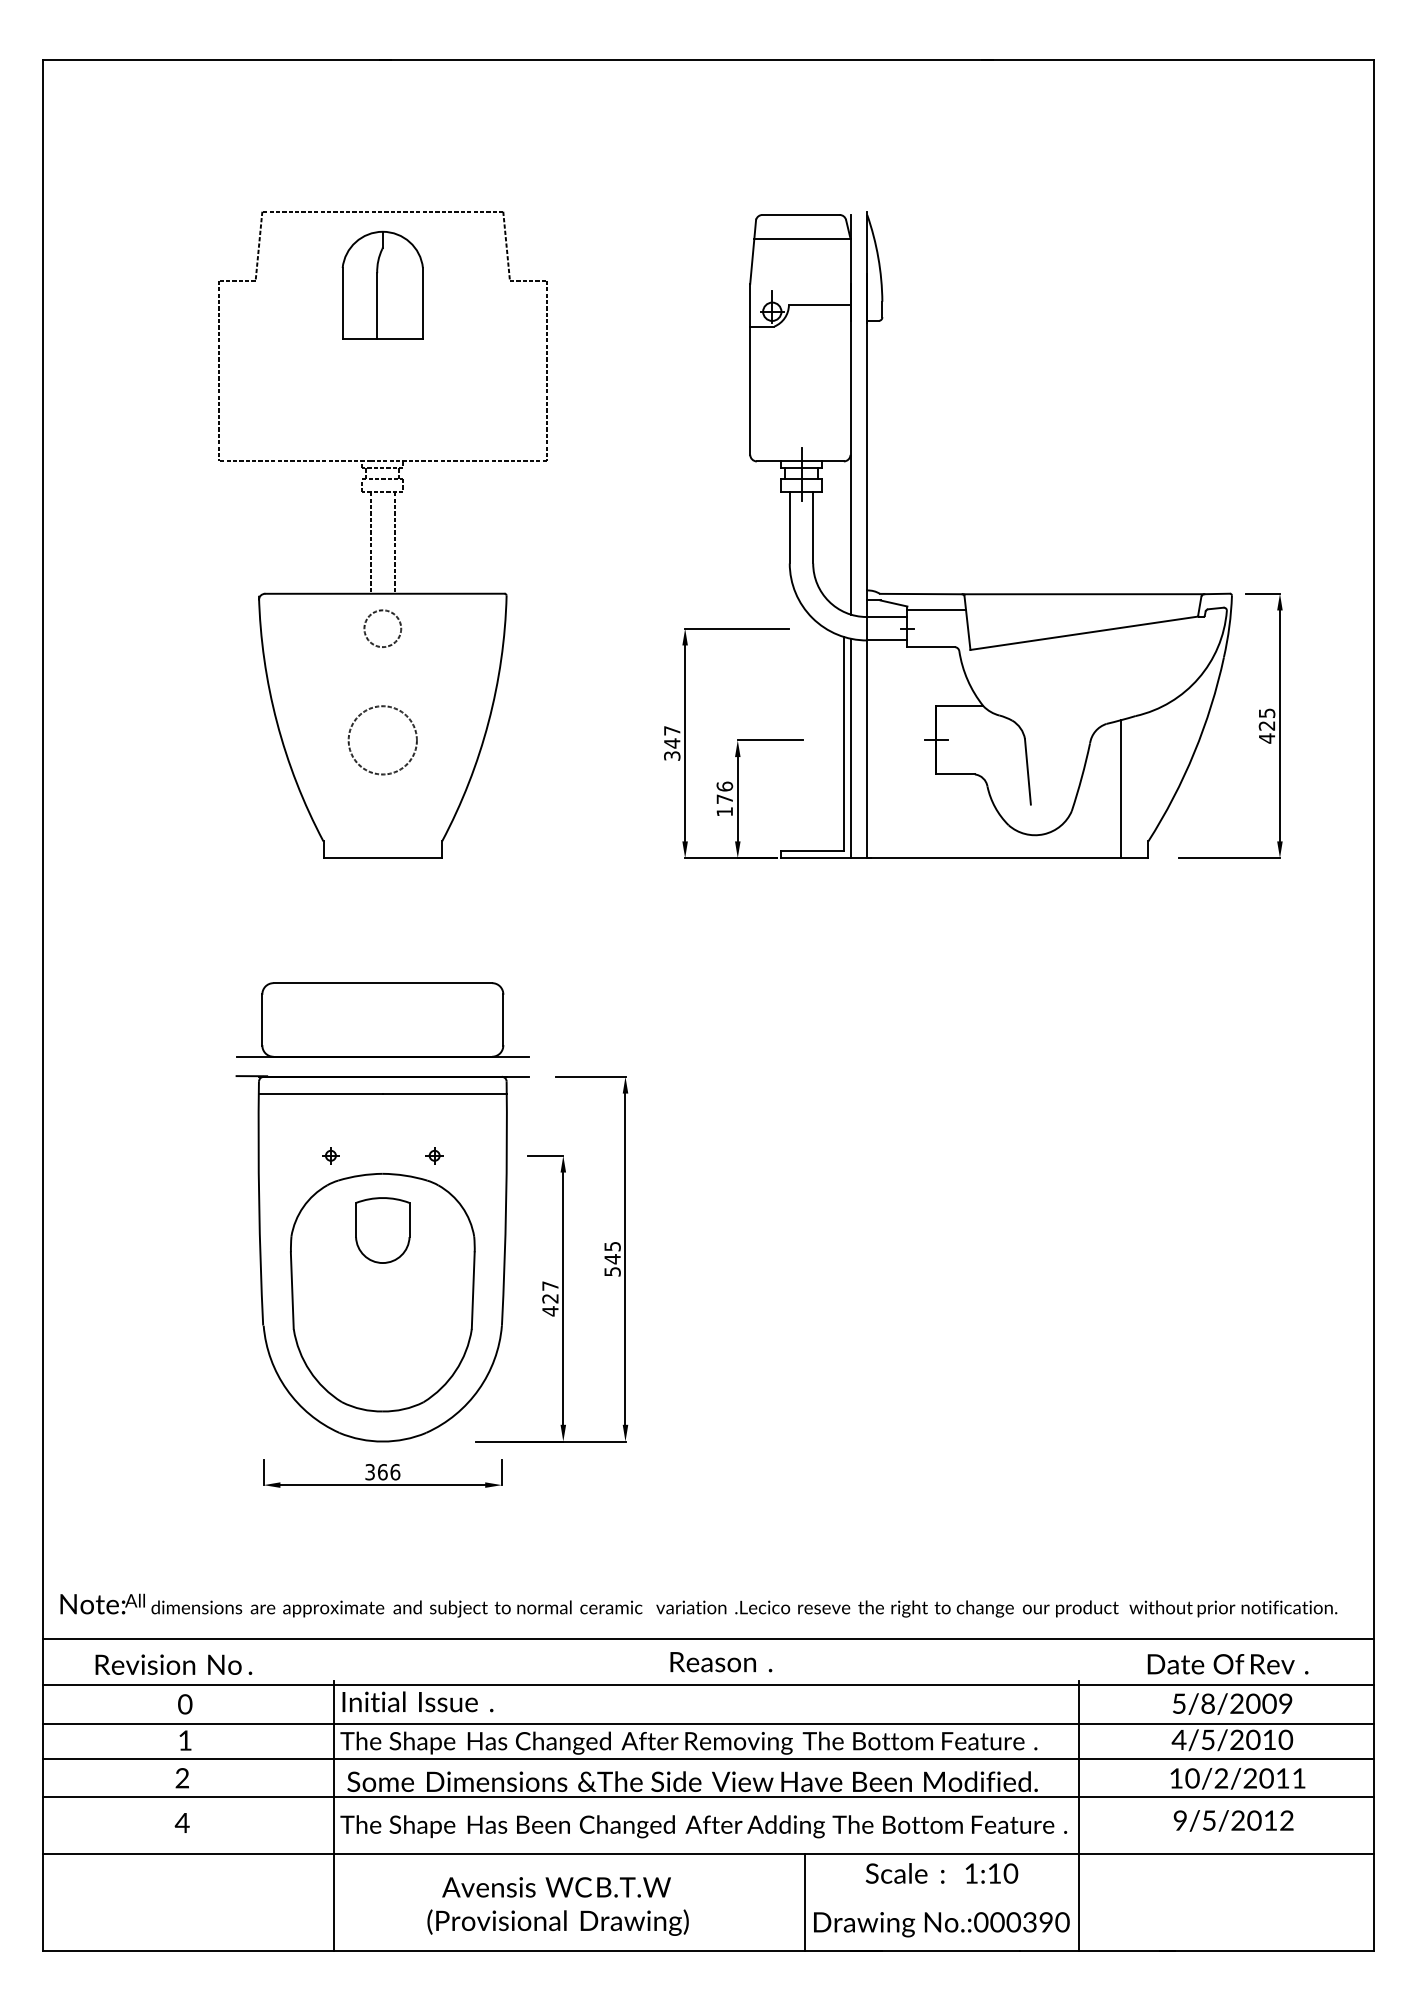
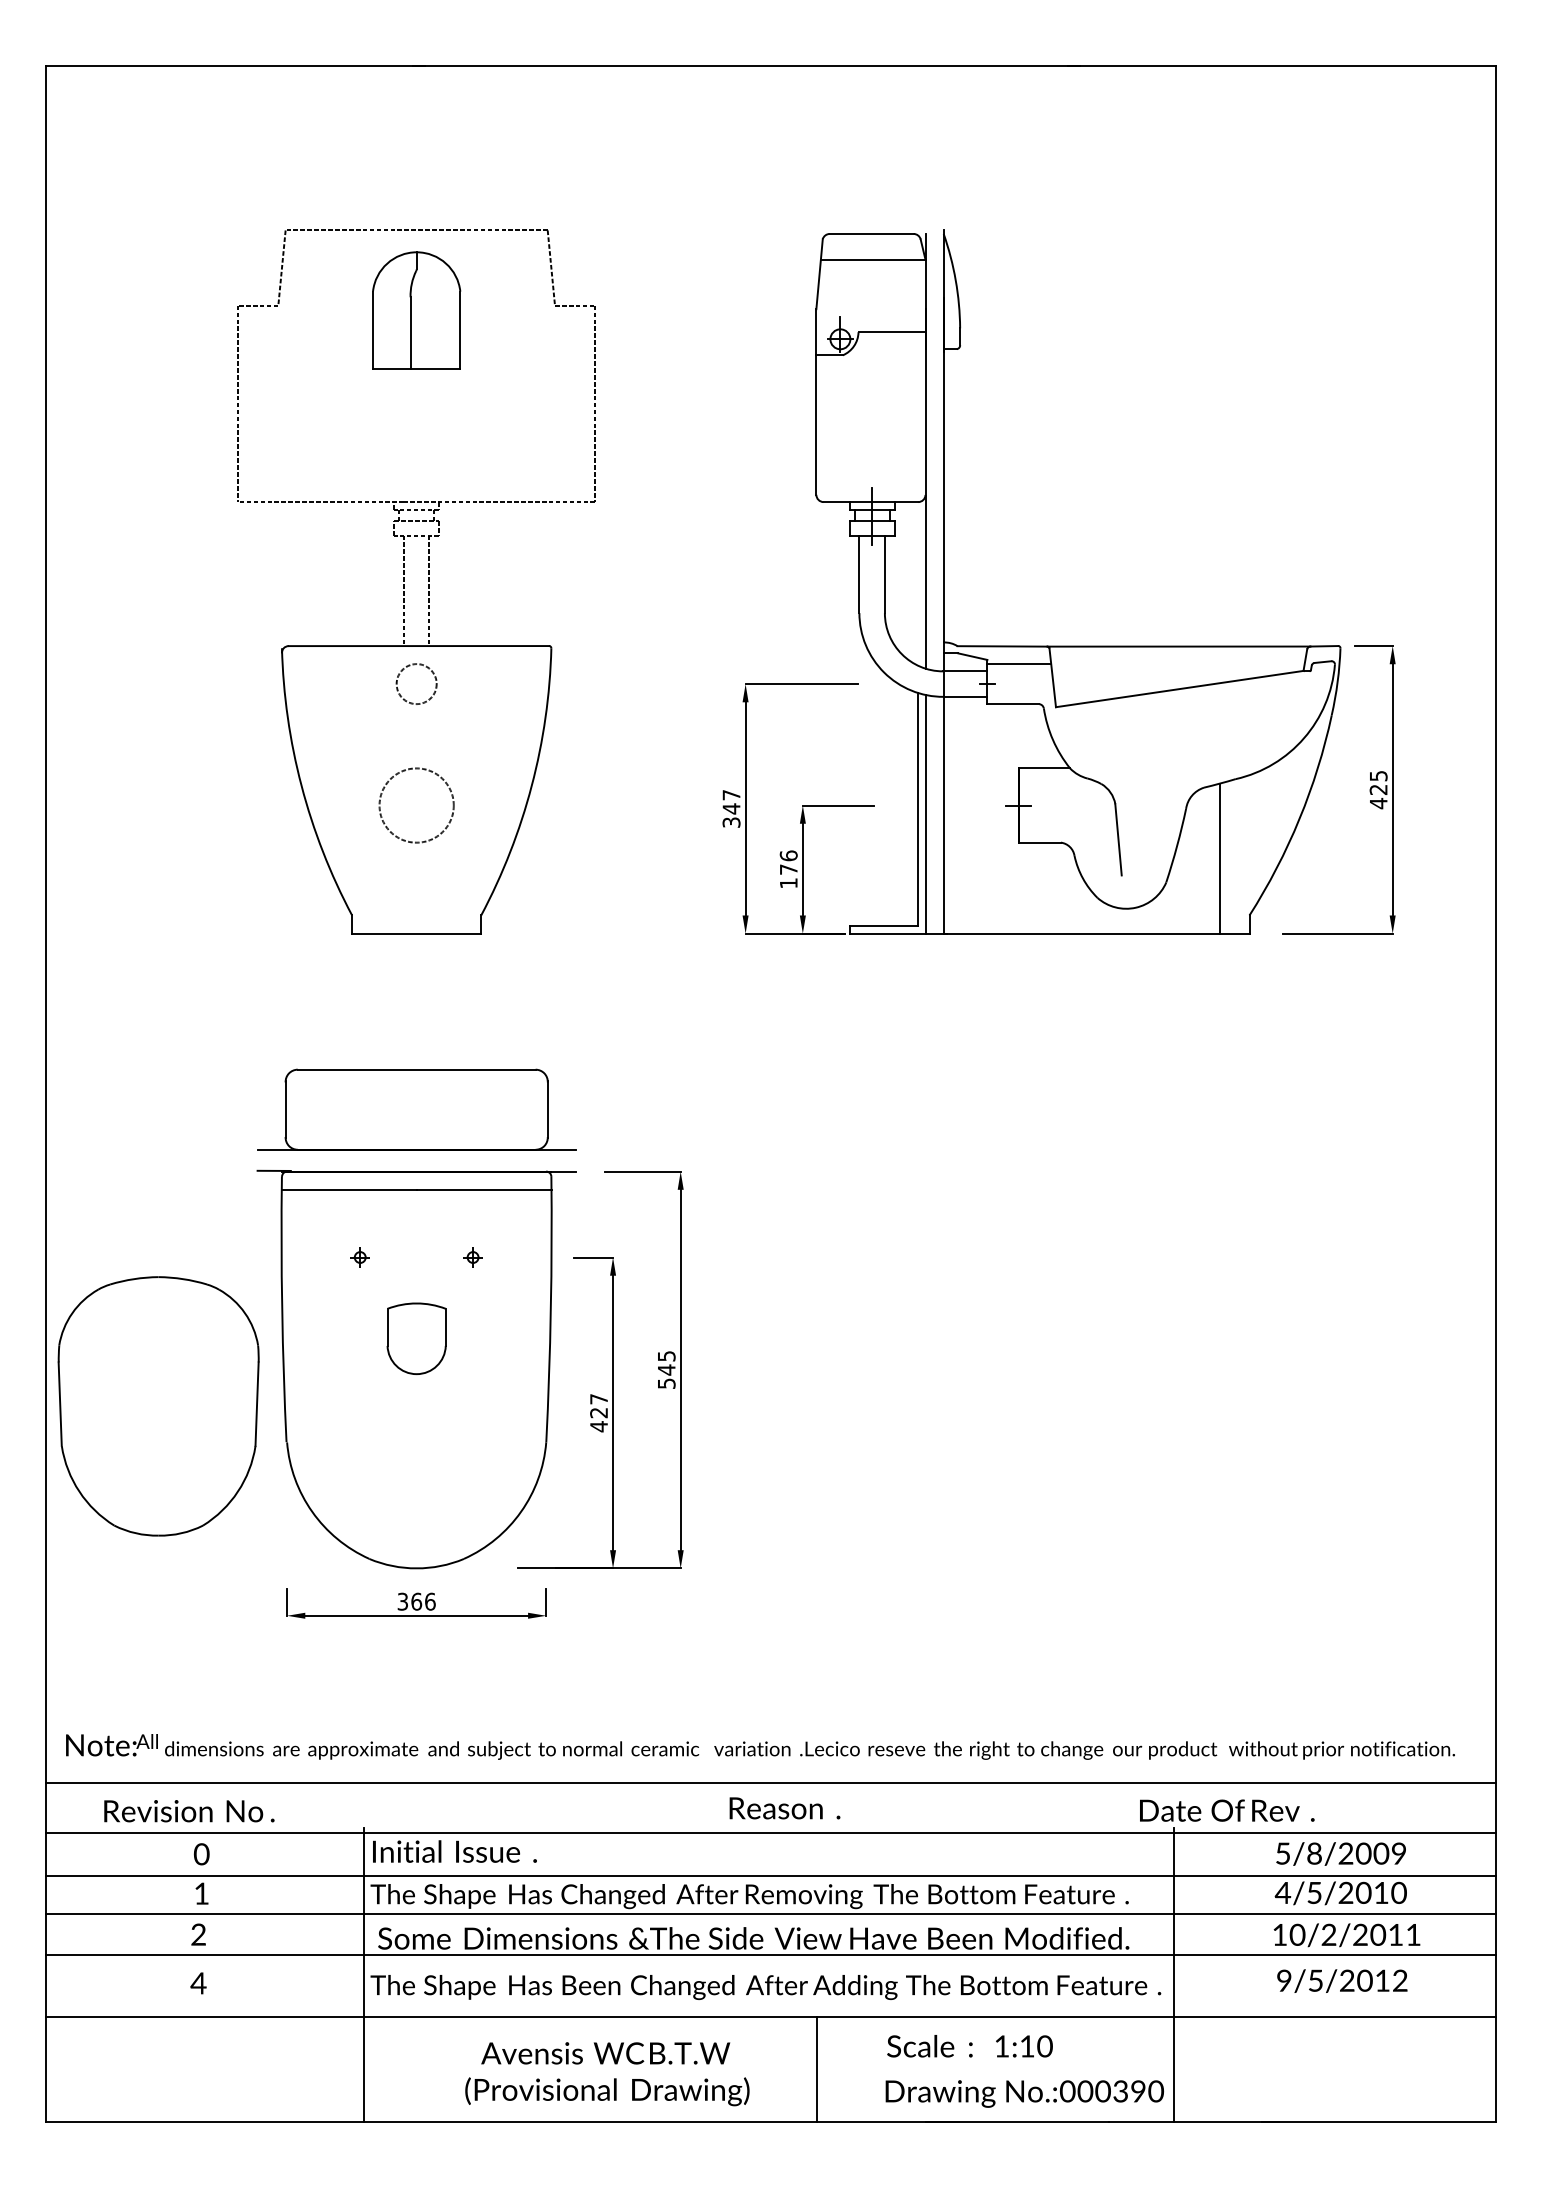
part: (382, 1292) -> (158, 1406), moved
text: (1228, 1664) -> (1227, 1810), moved
text: (941, 1873) -> (969, 2046), moved
line: (805, 1902) -> (817, 2069), moved

